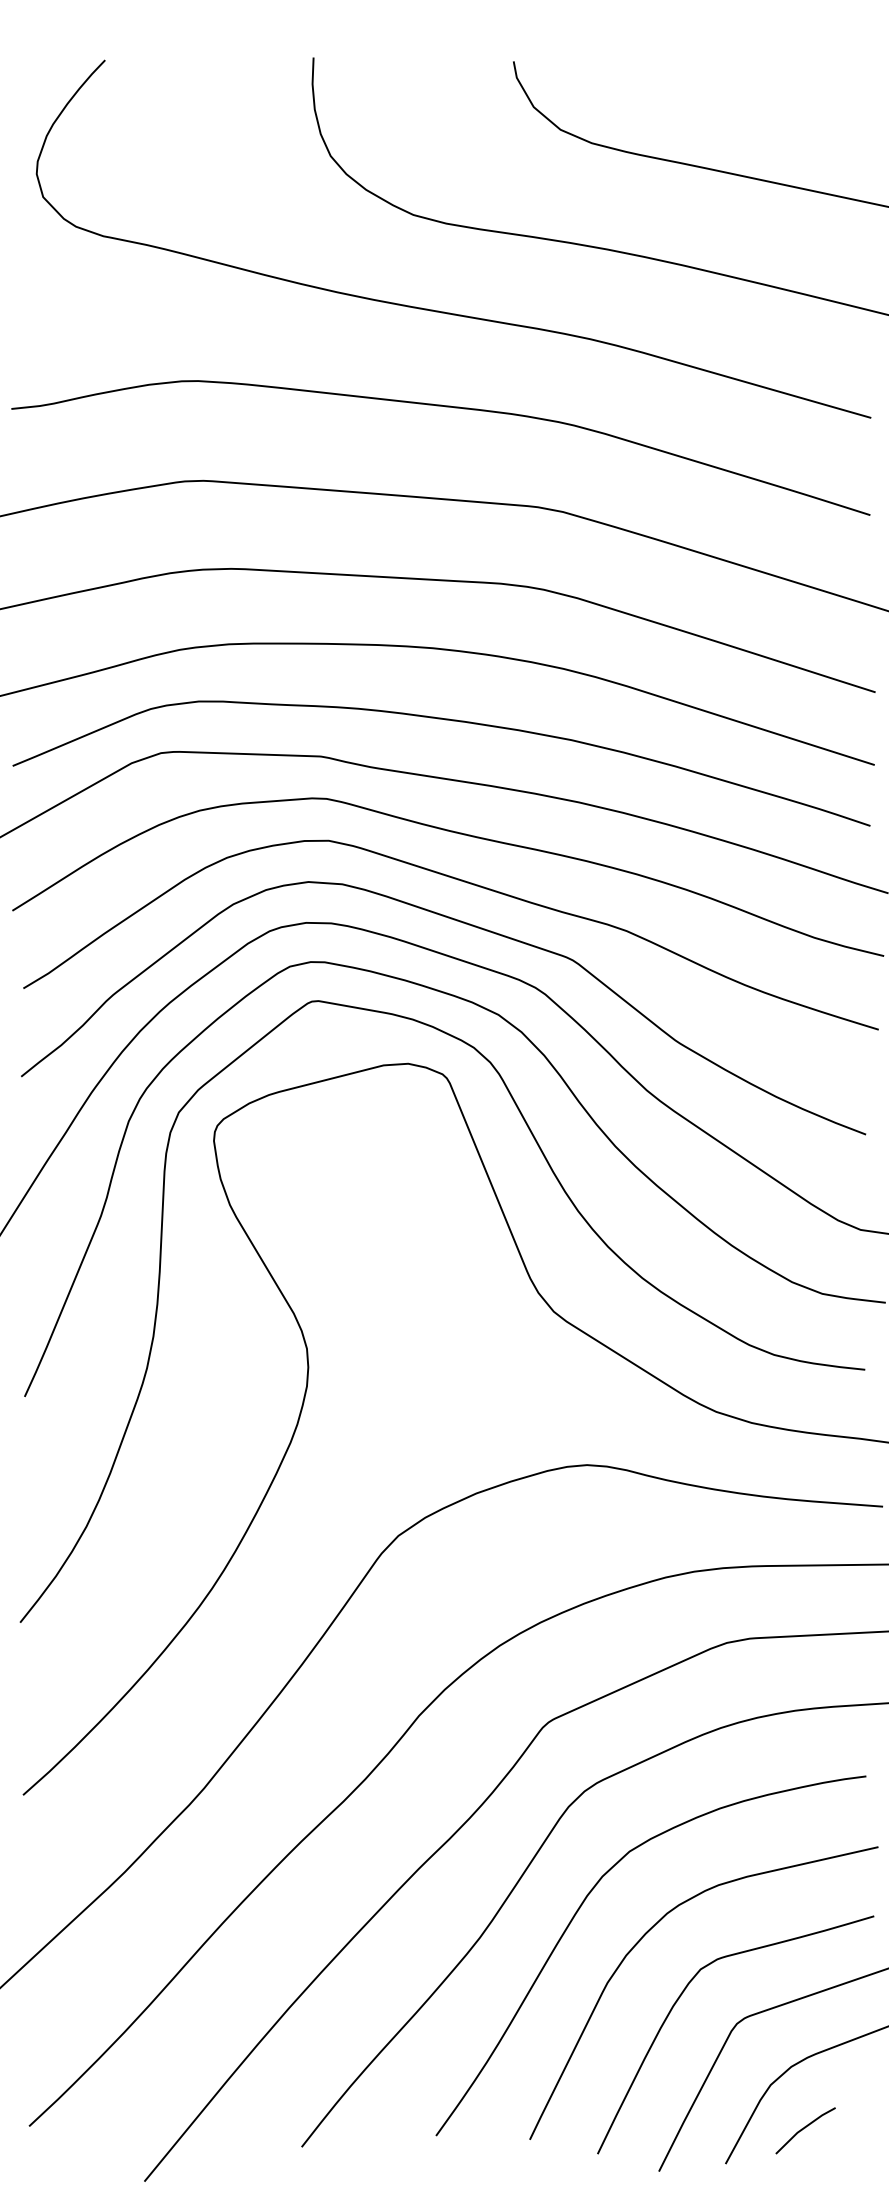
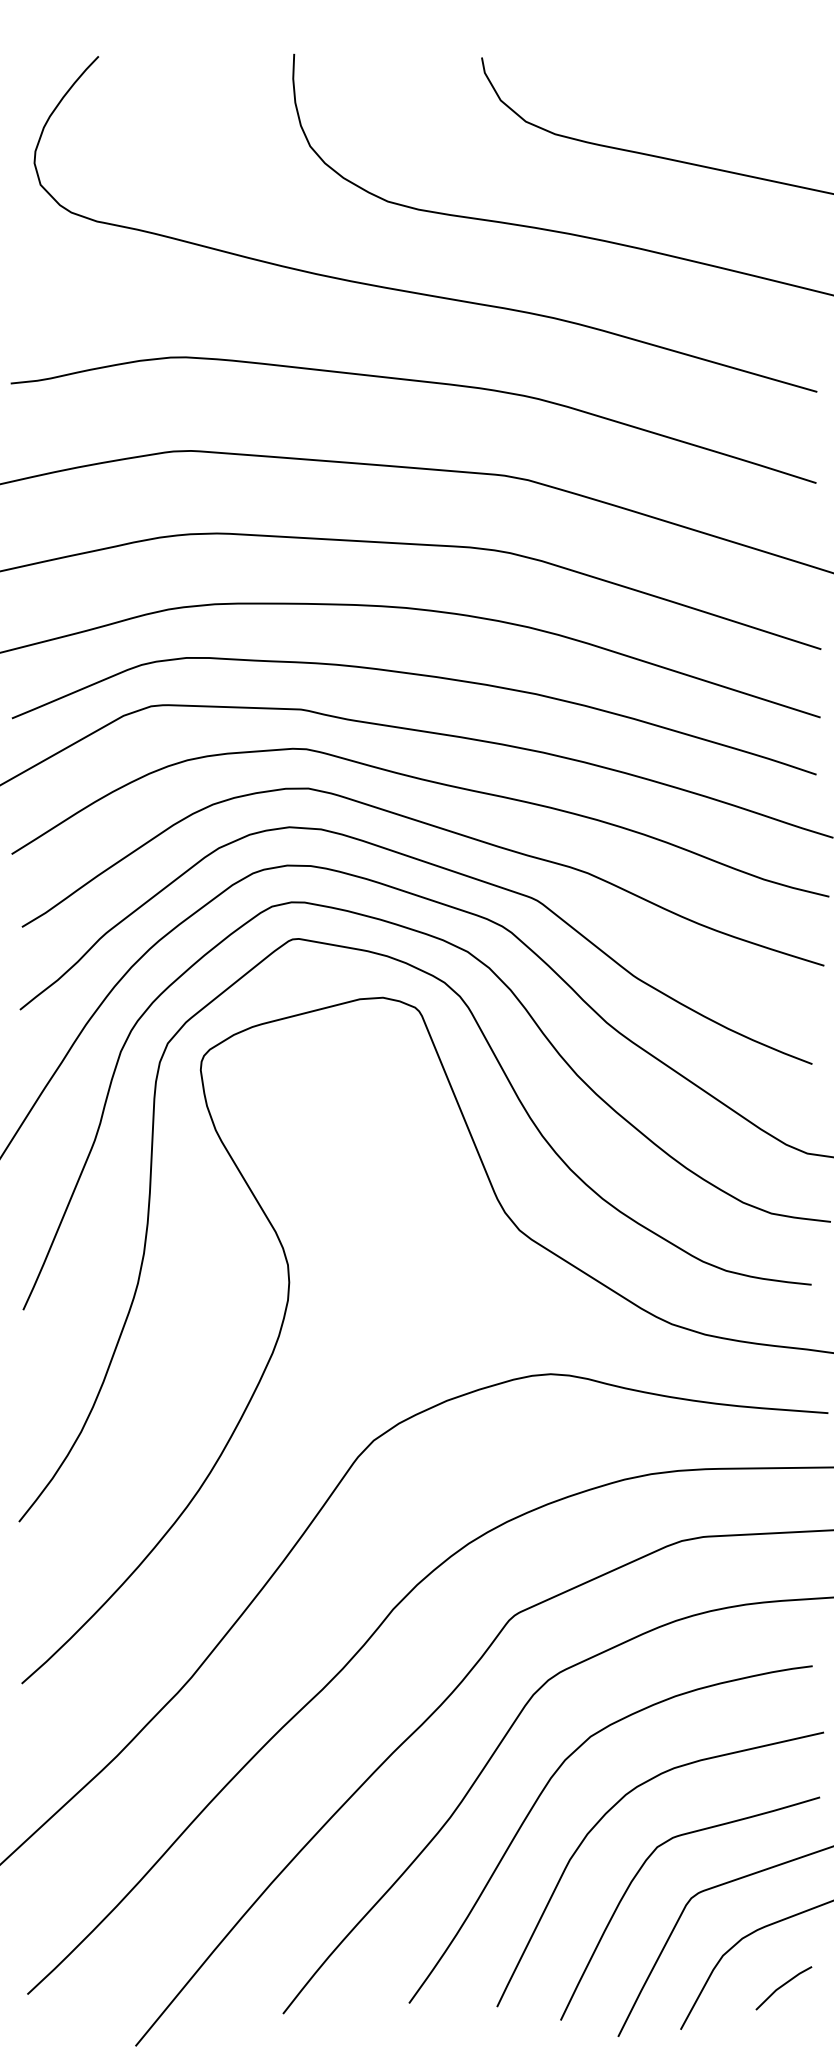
line: (805, 2128) -> (783, 1986), moved

